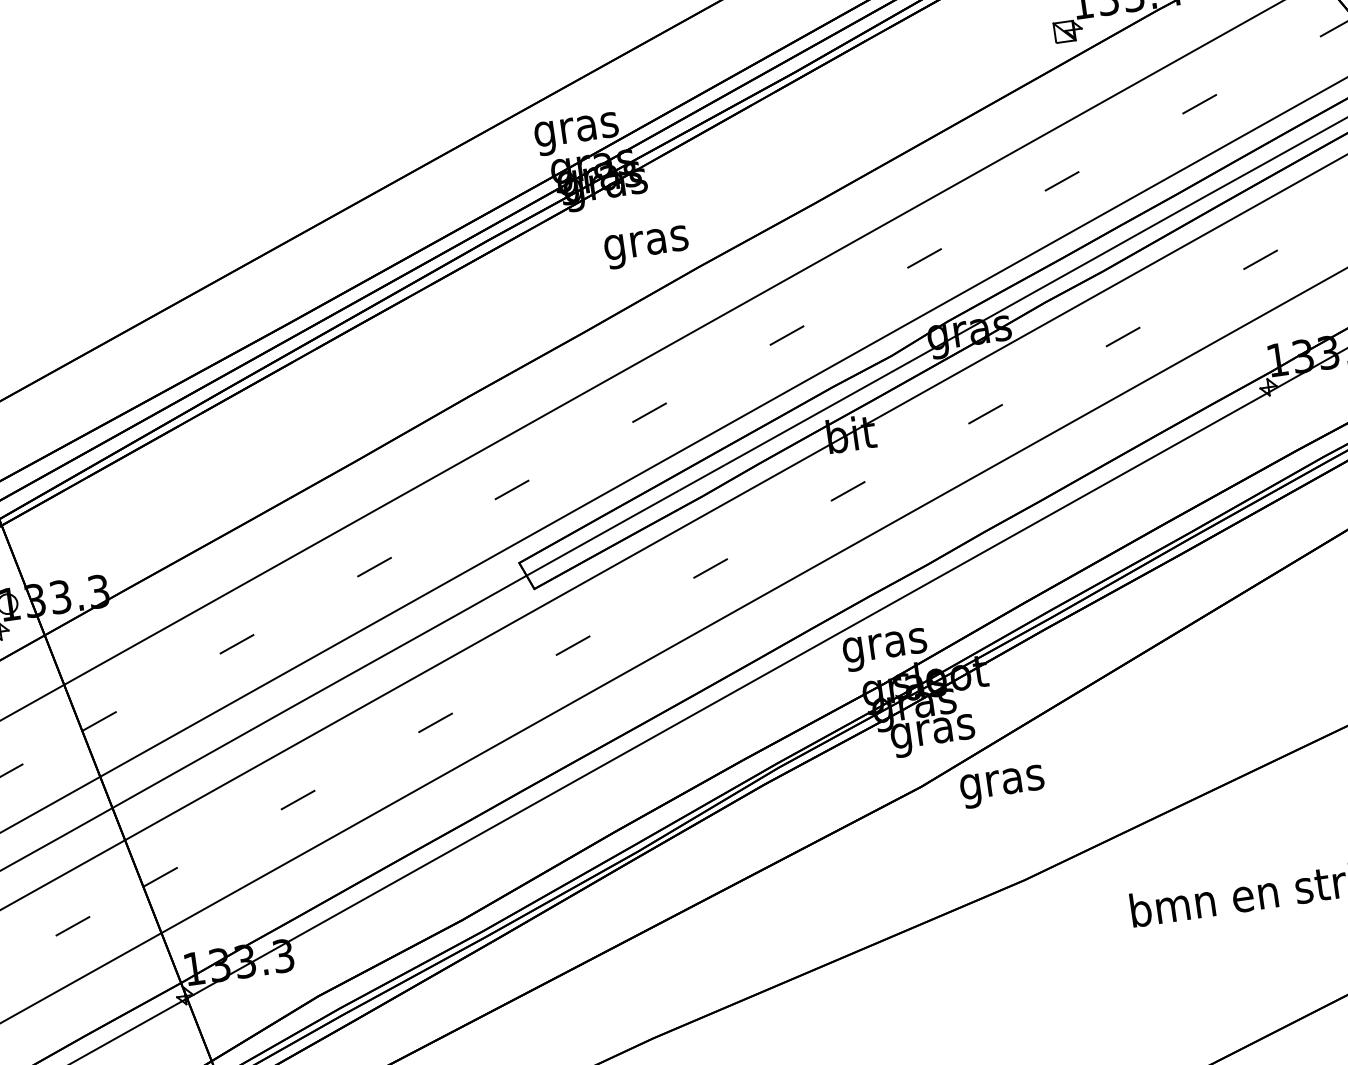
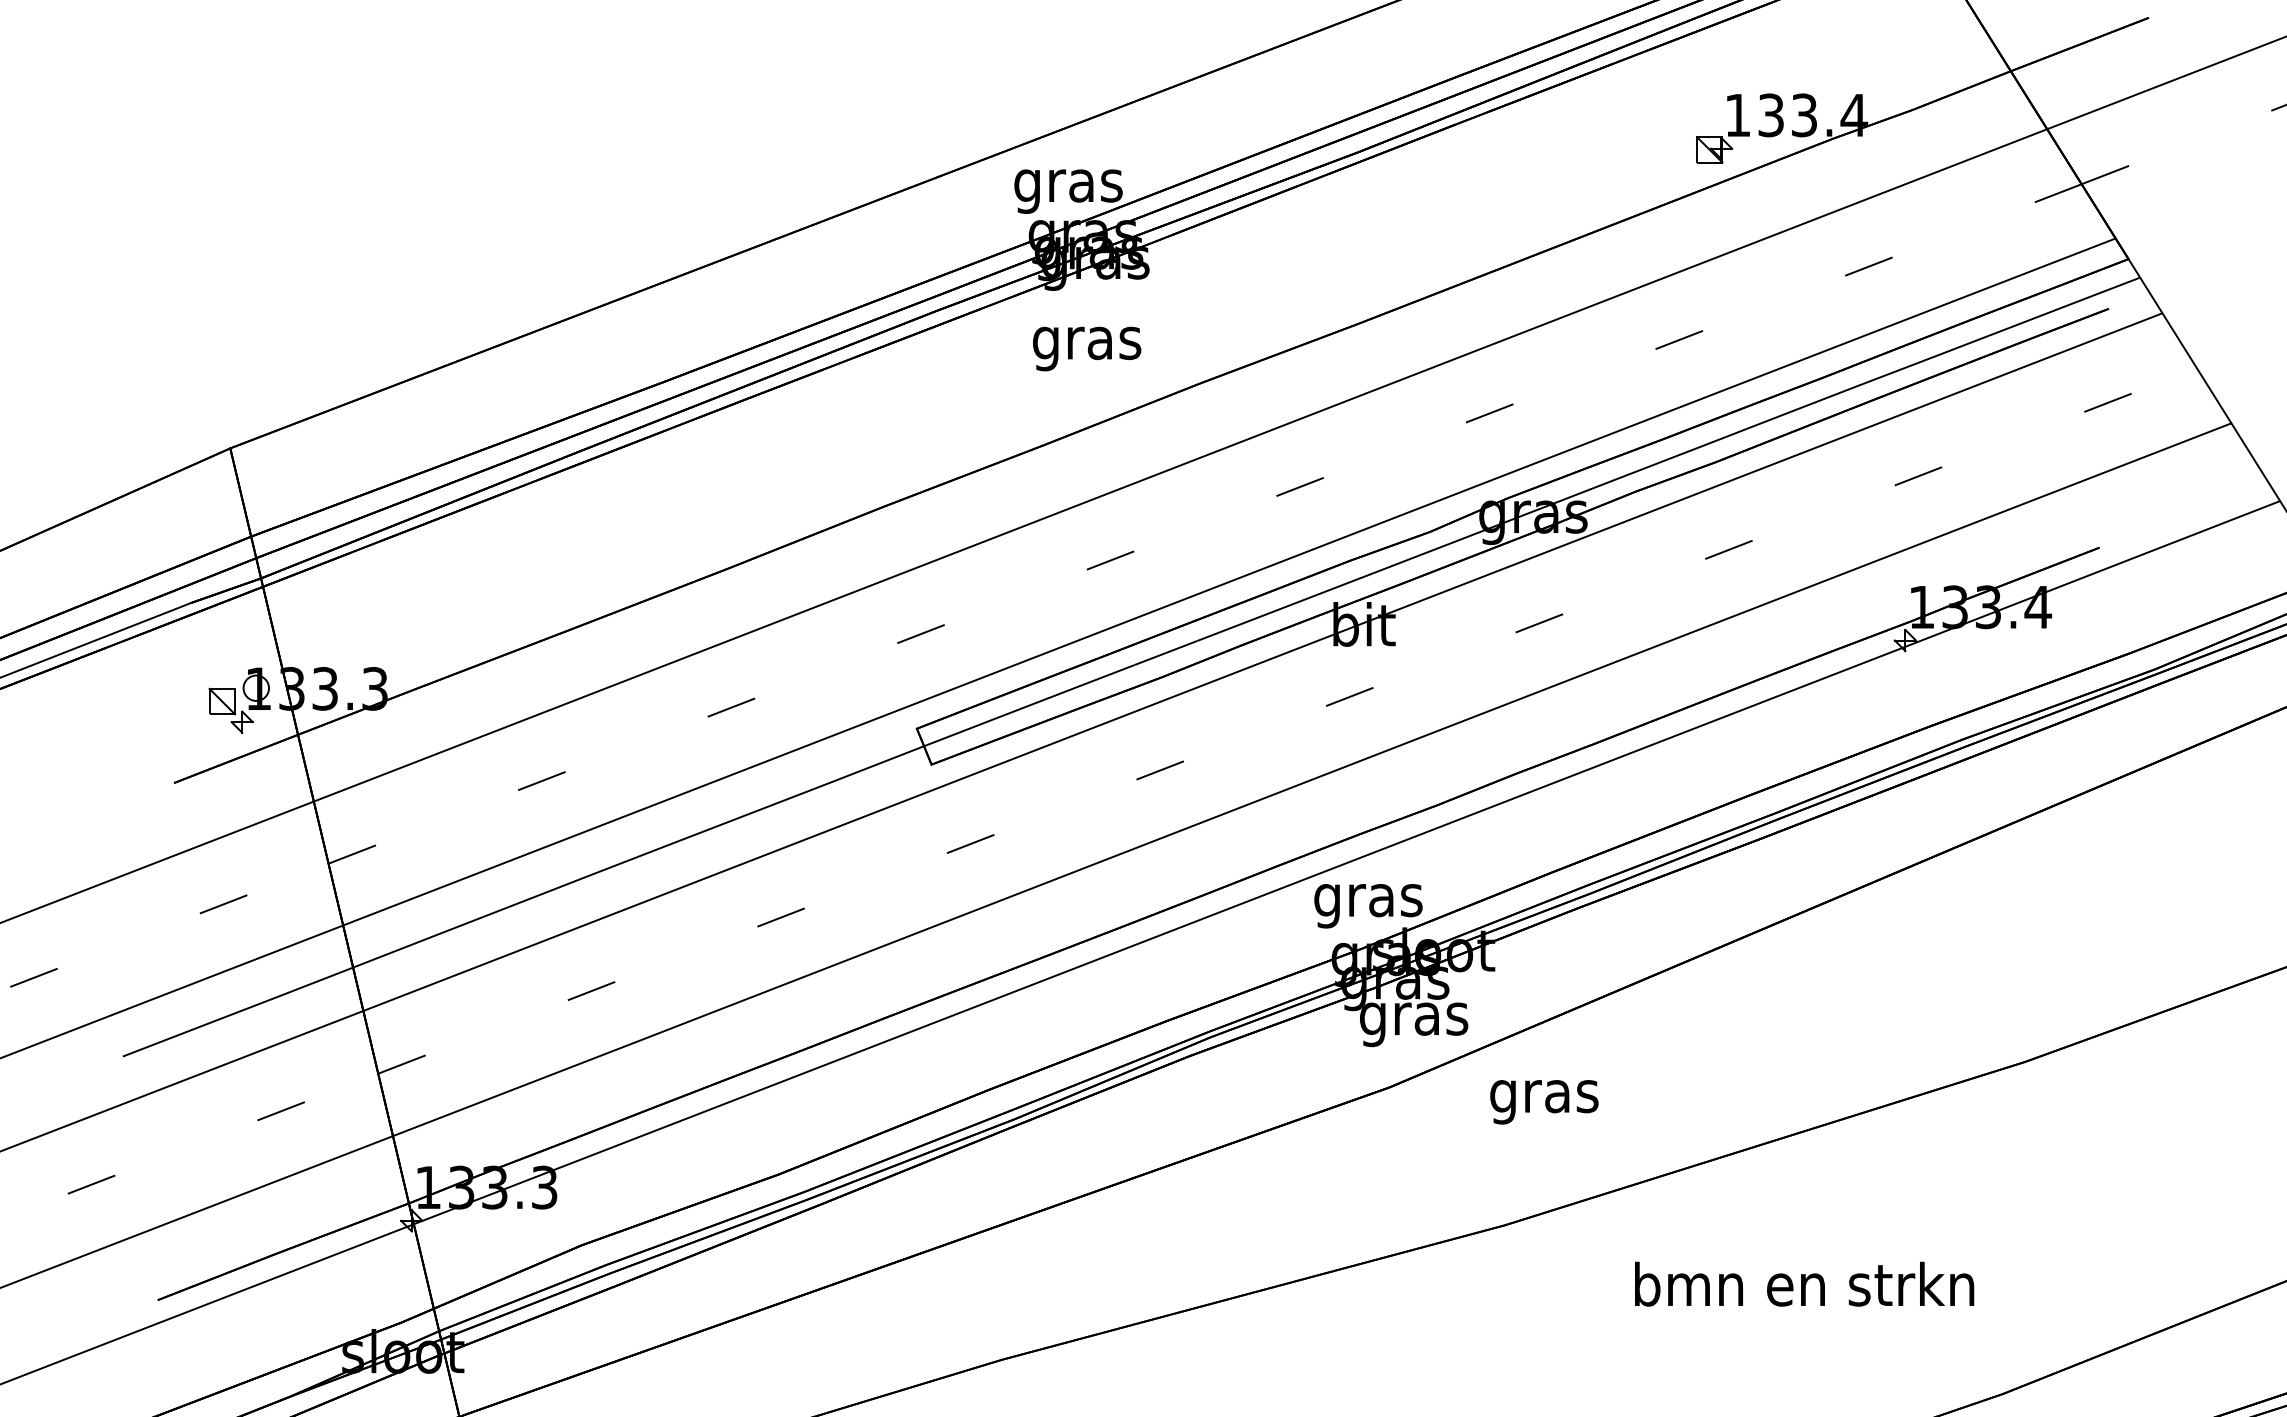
text: (647, 247) -> (1087, 348), moved
text: (1002, 787) -> (1544, 1102), moved

